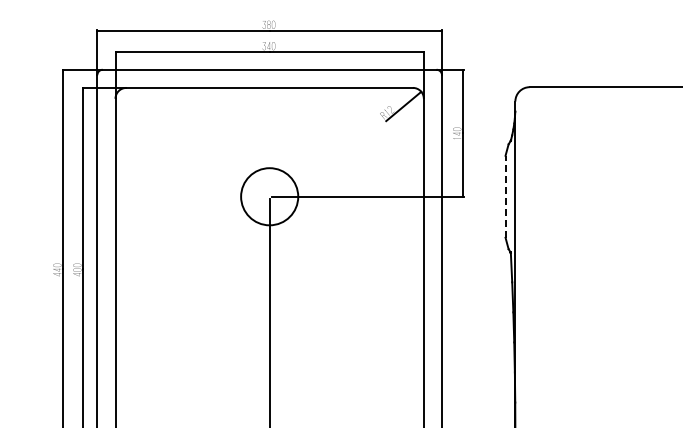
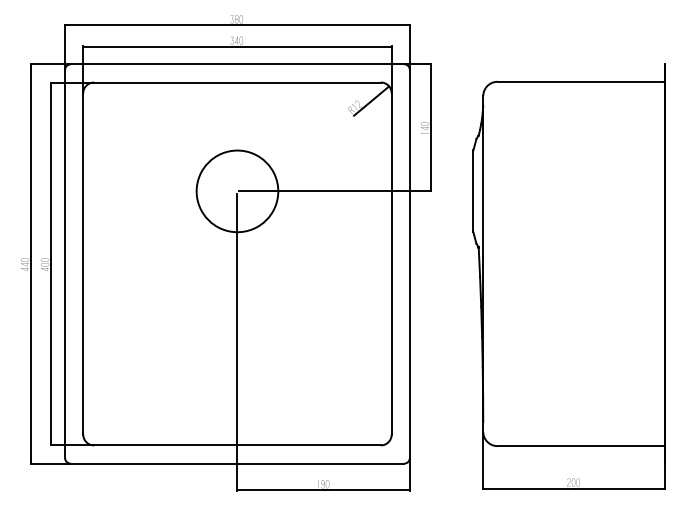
line: (505, 195) -> (473, 190), dashed -> solid
circle: (269, 196) -> (237, 191), size x1.43

